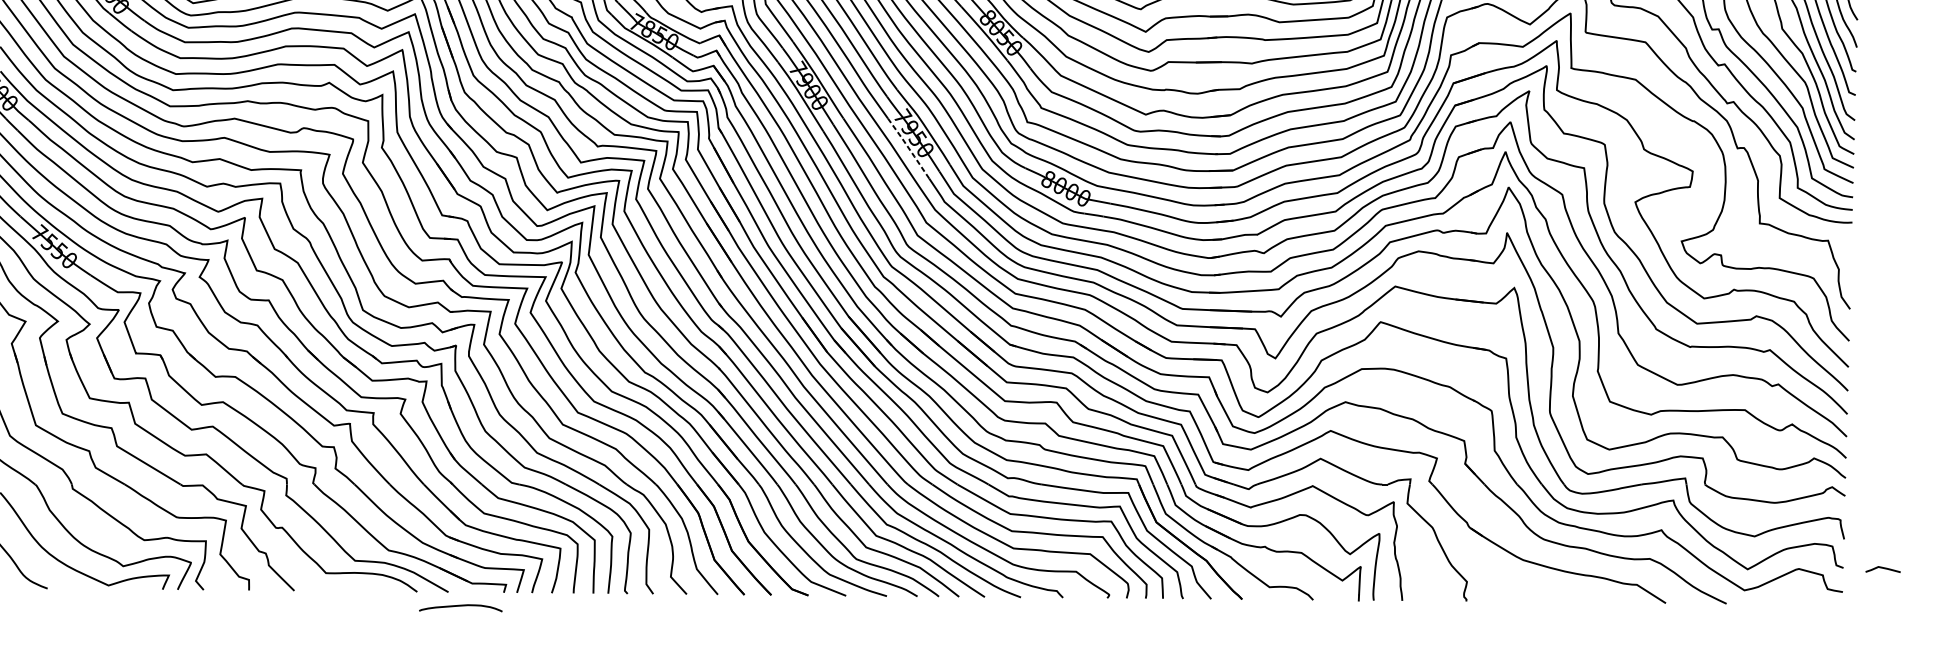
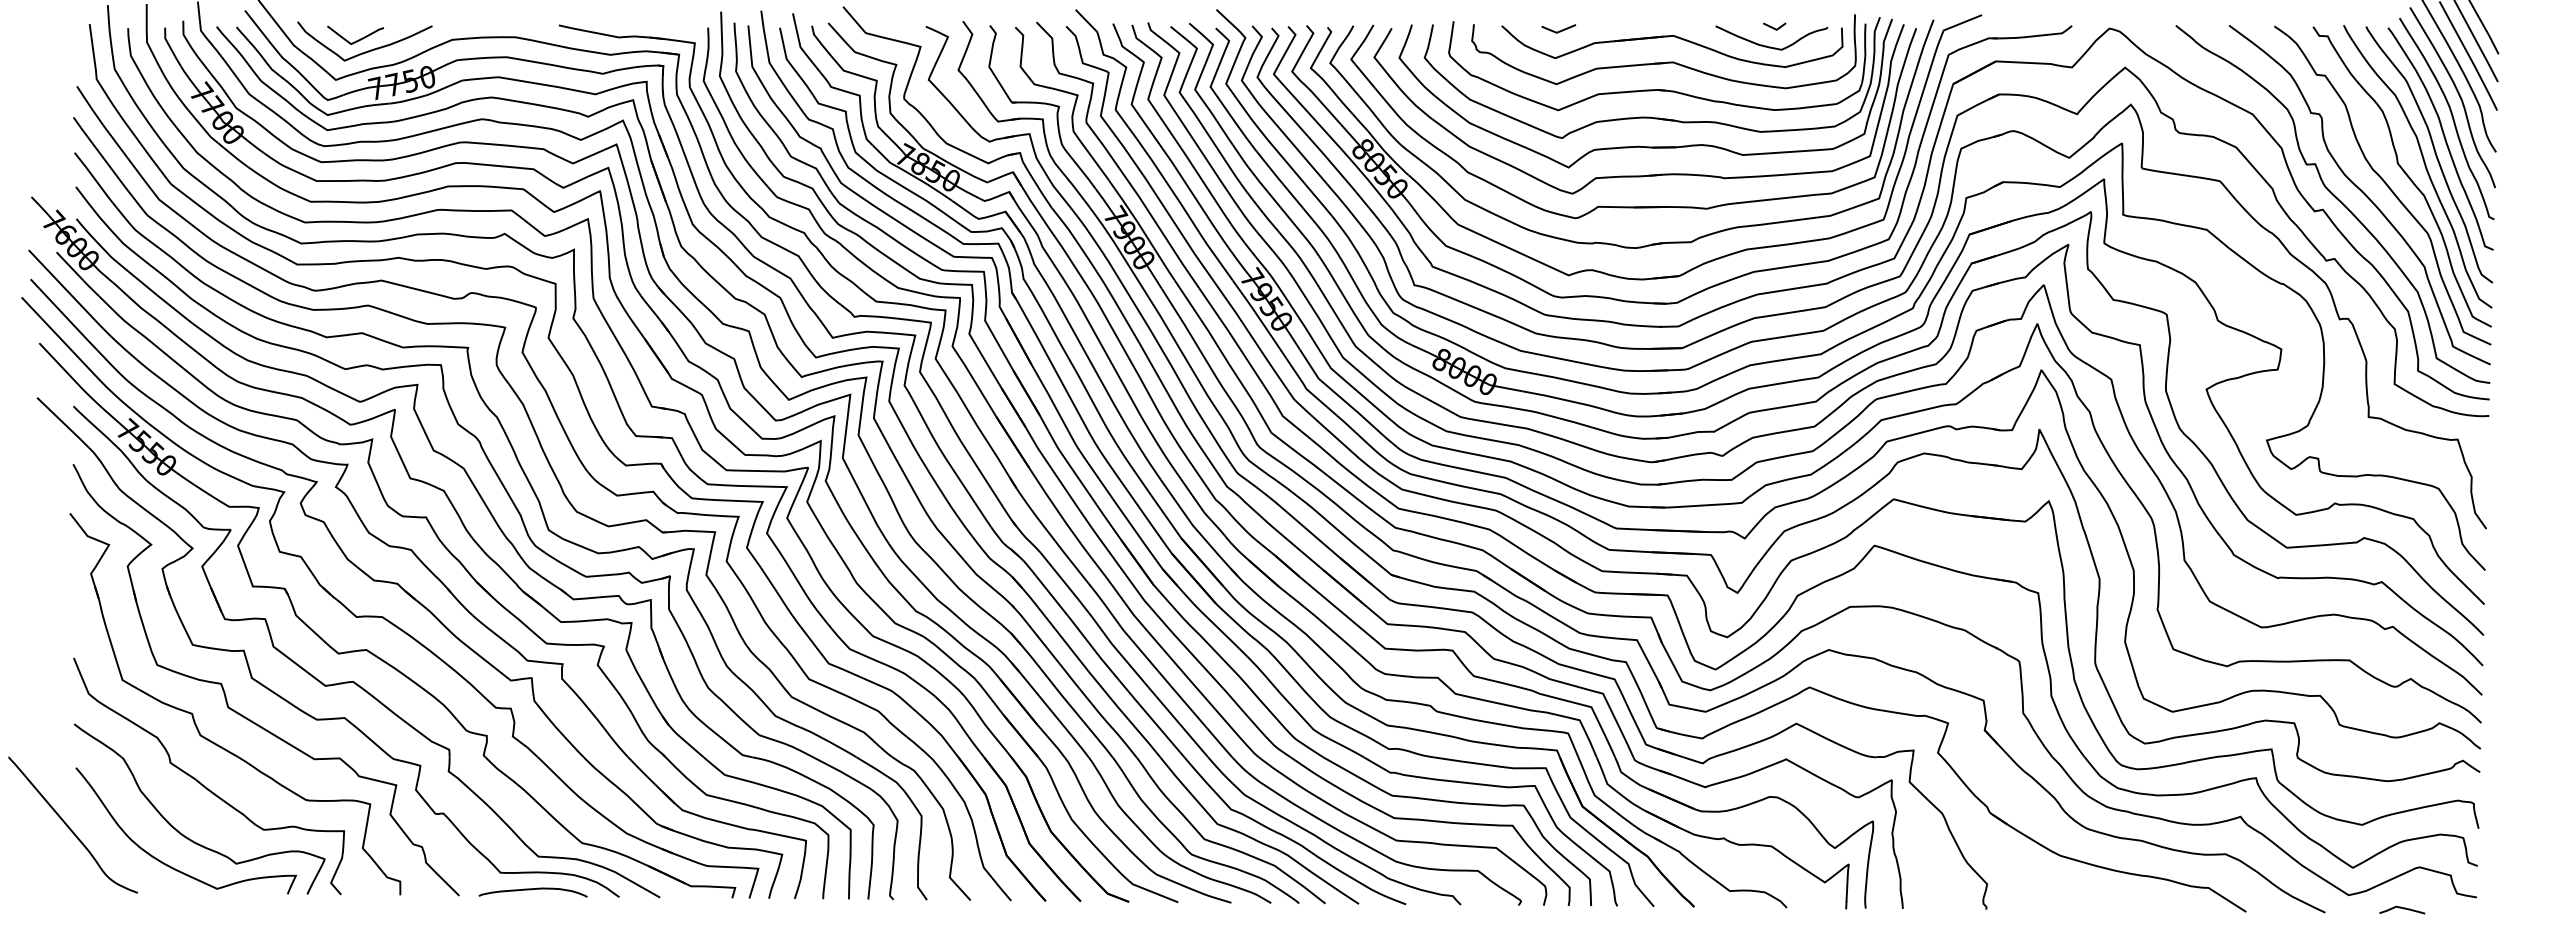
line: (908, 147) -> (1259, 318), dashed -> solid
curve: (1883, 568) -> (2402, 908), moved
curve: (459, 606) -> (531, 890), moved

